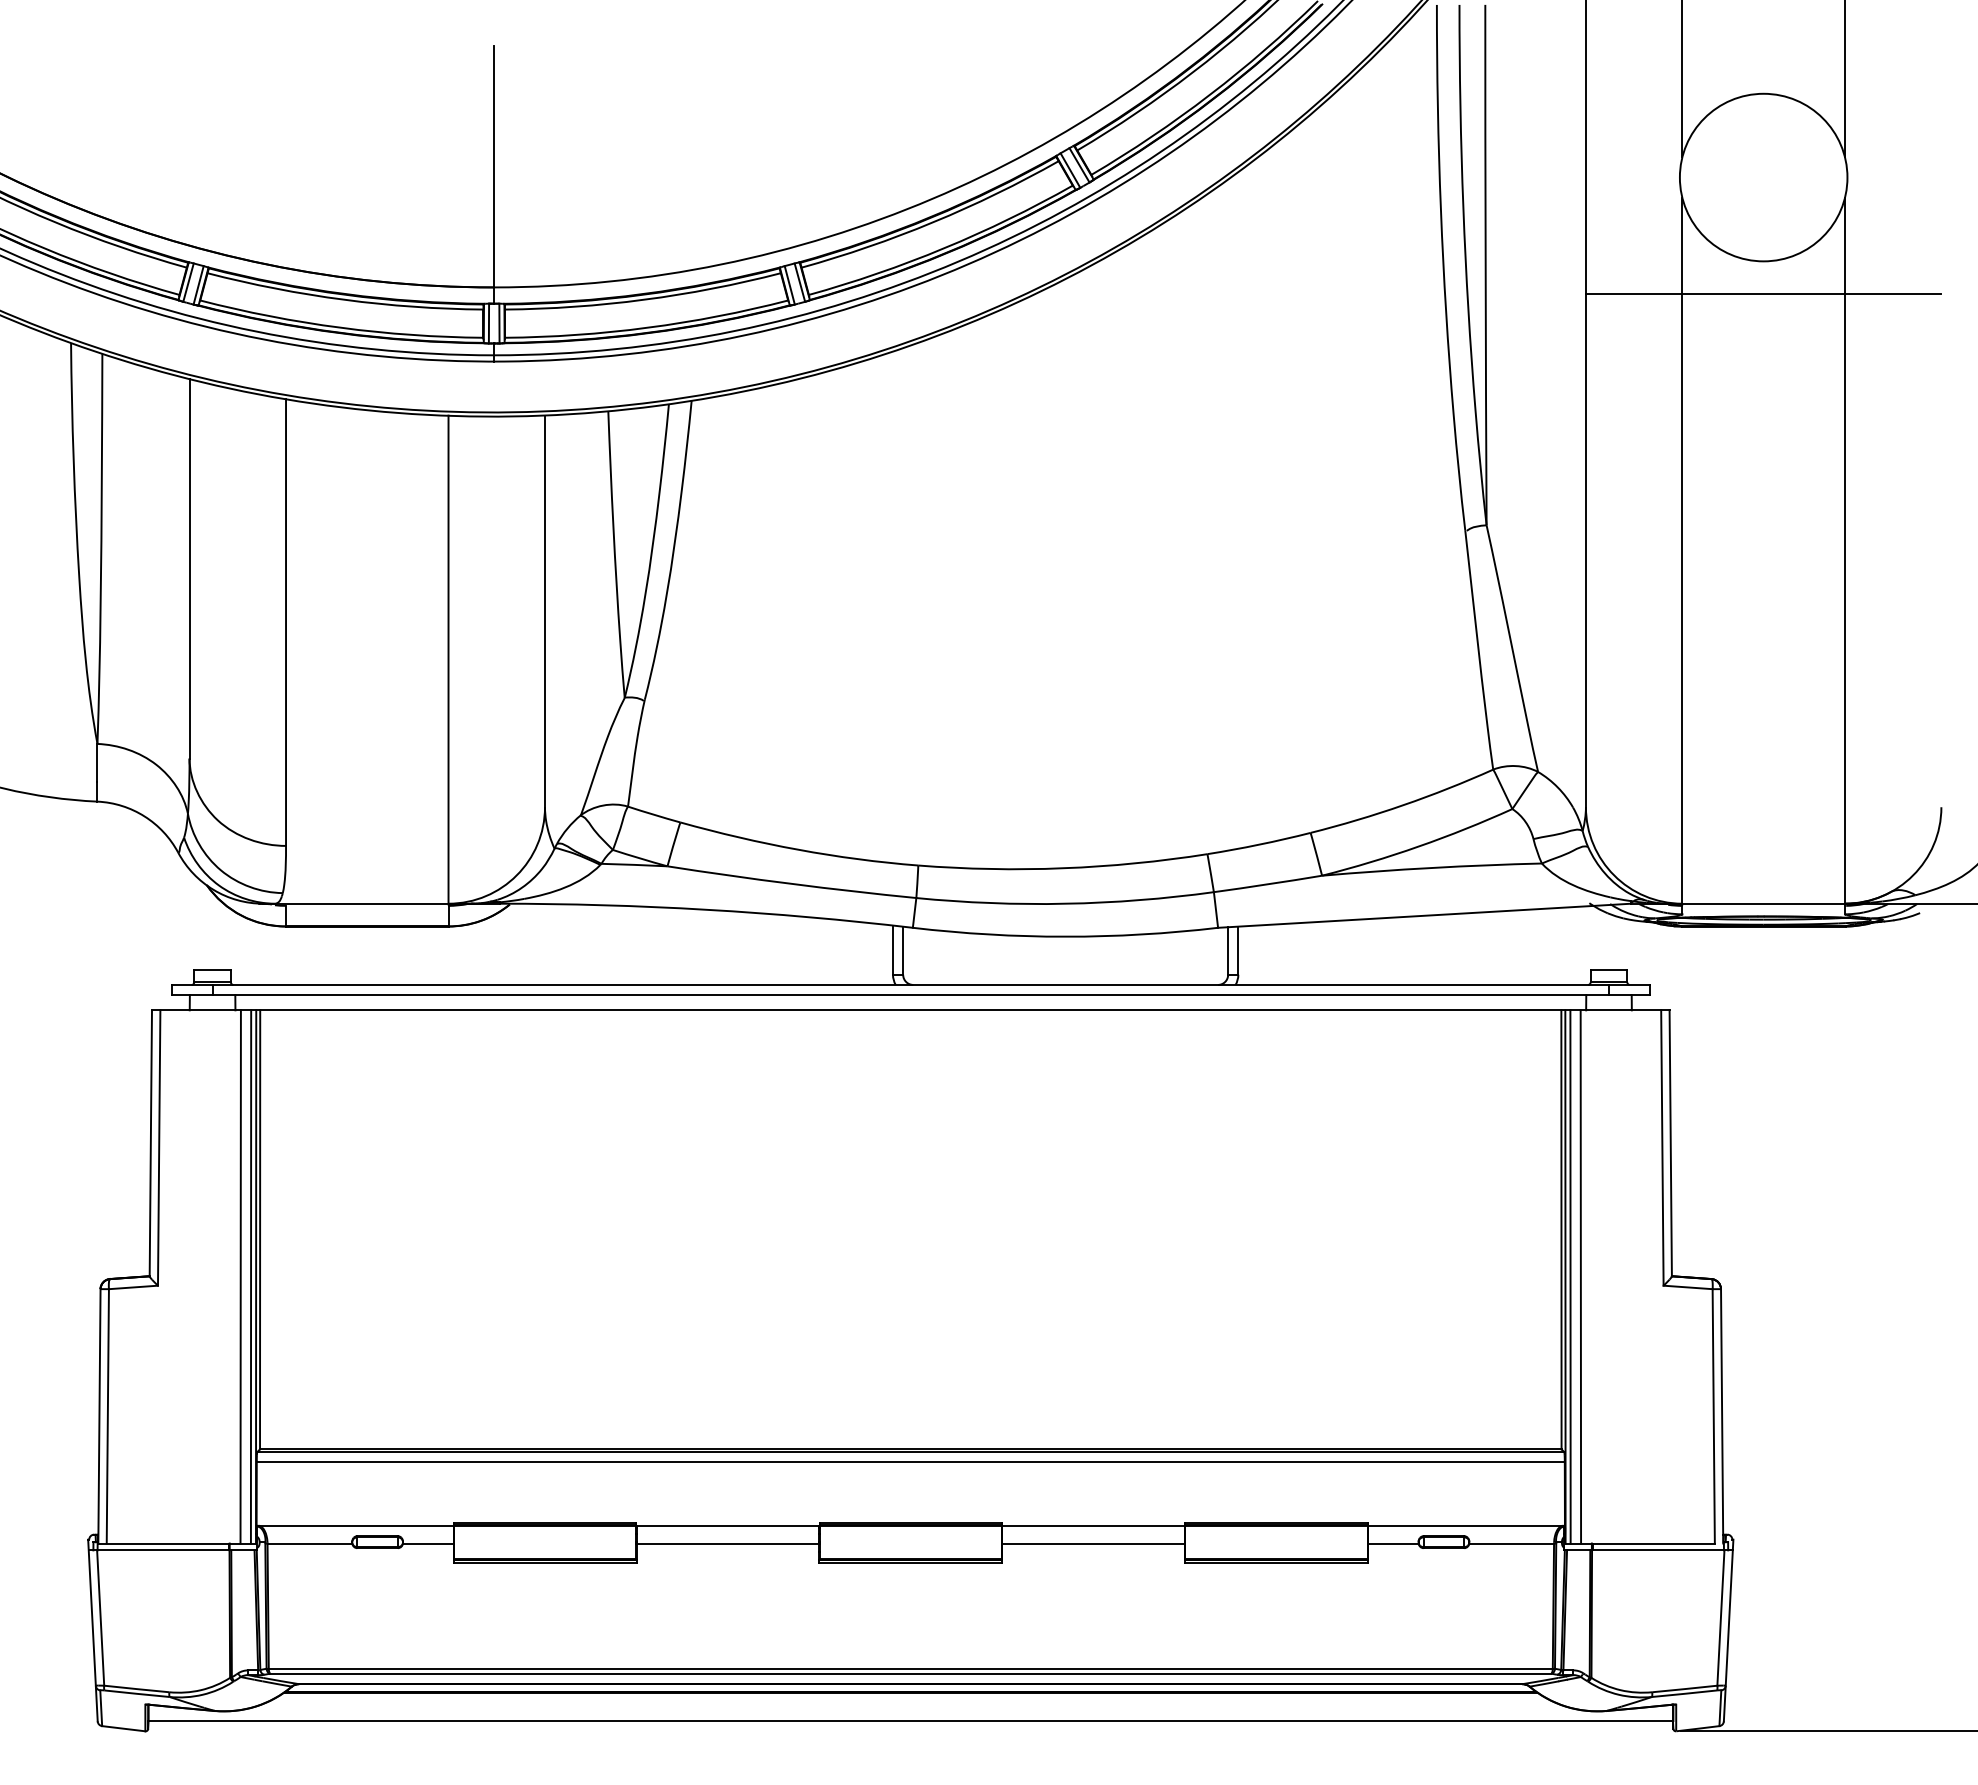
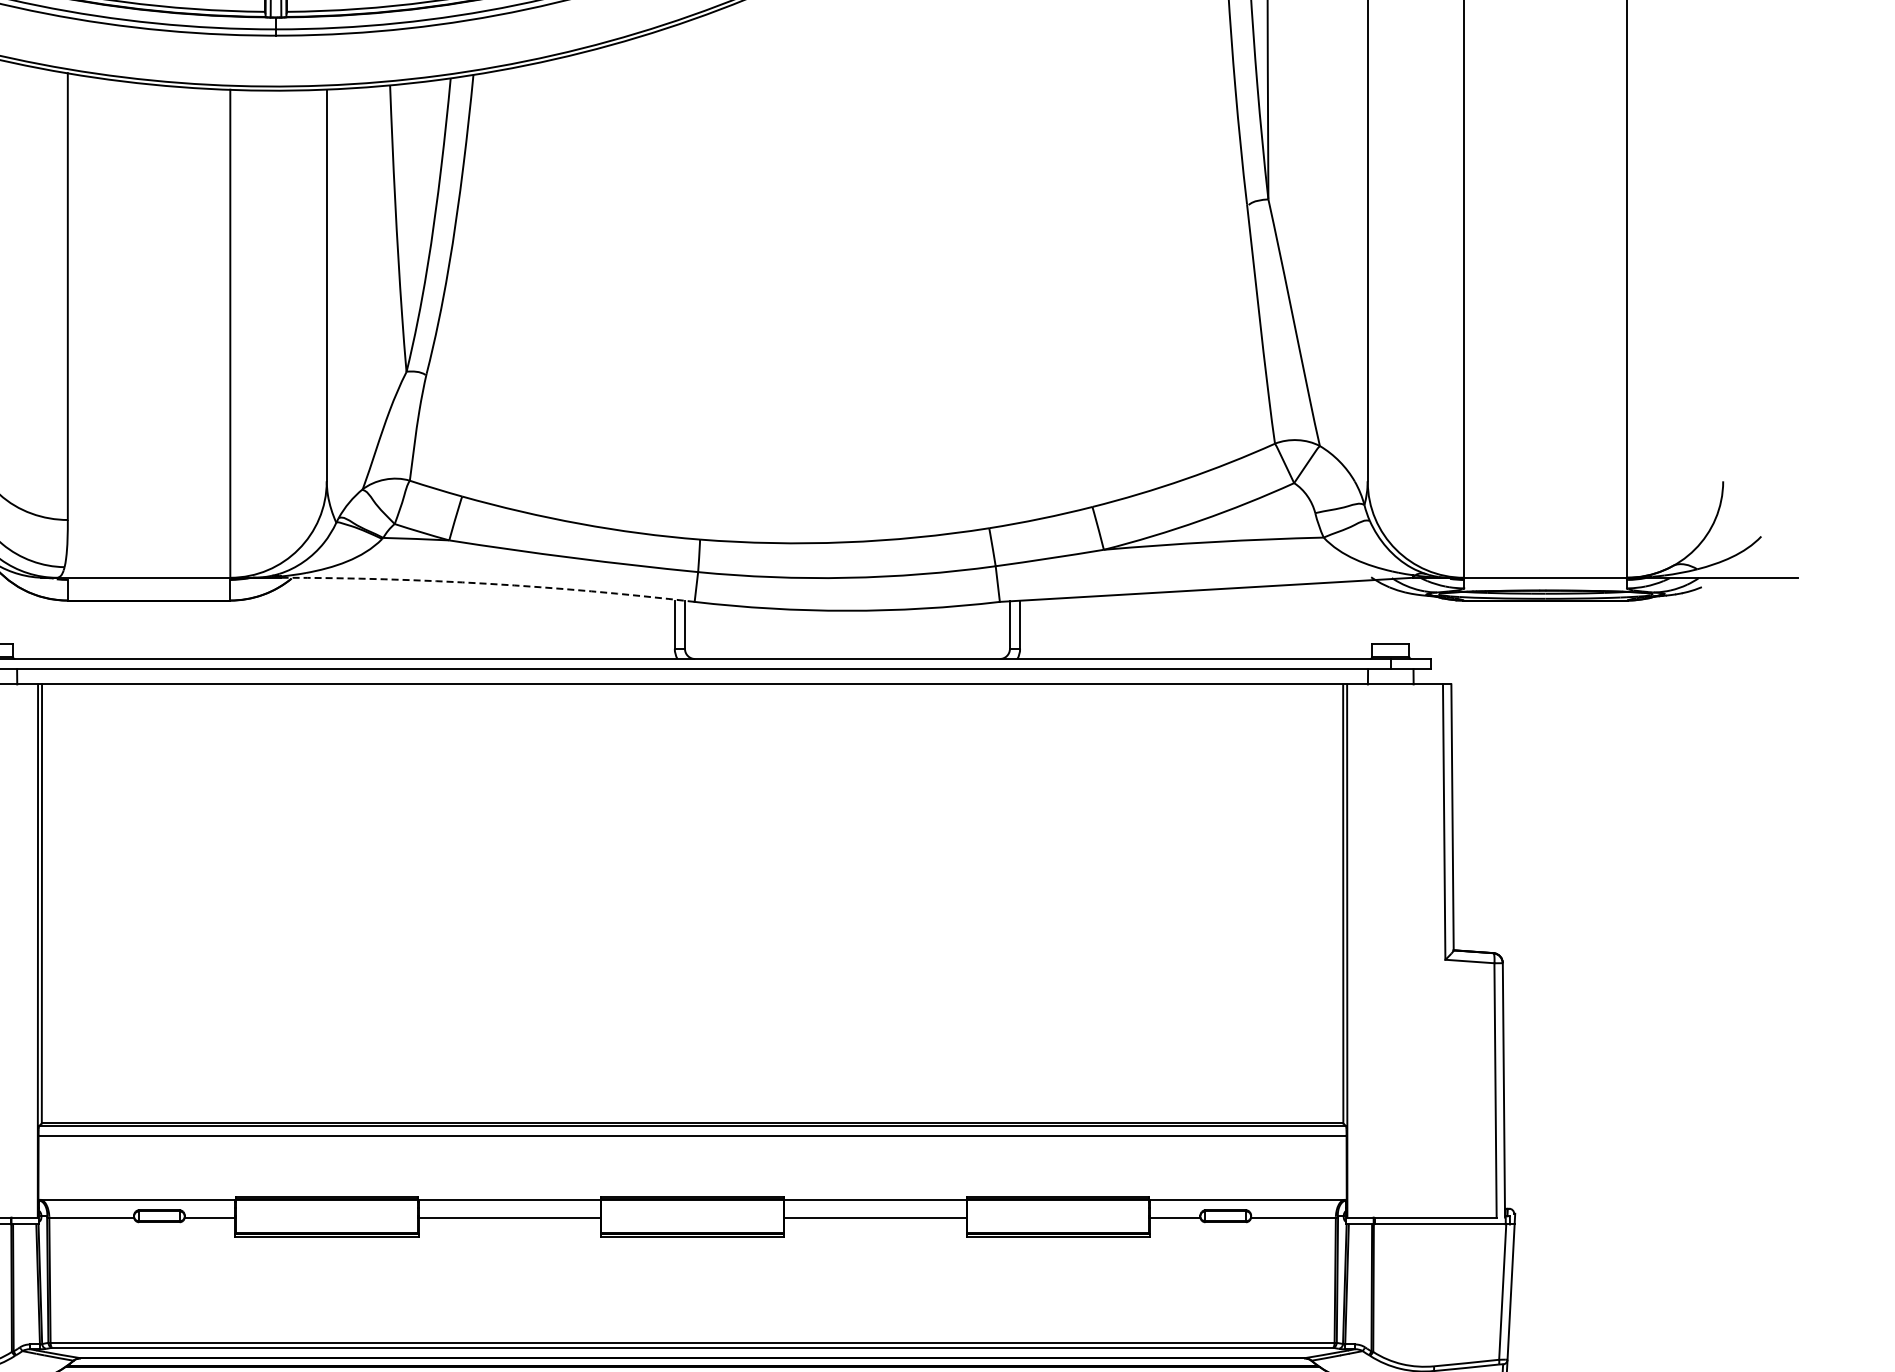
arc: (706, 909) -> (488, 583), solid -> dashed
line: (240, 1276) -> (22, 950), removed
line: (250, 1276) -> (32, 950), removed
line: (1570, 1276) -> (1352, 950), removed
line: (1580, 1276) -> (1362, 950), removed

